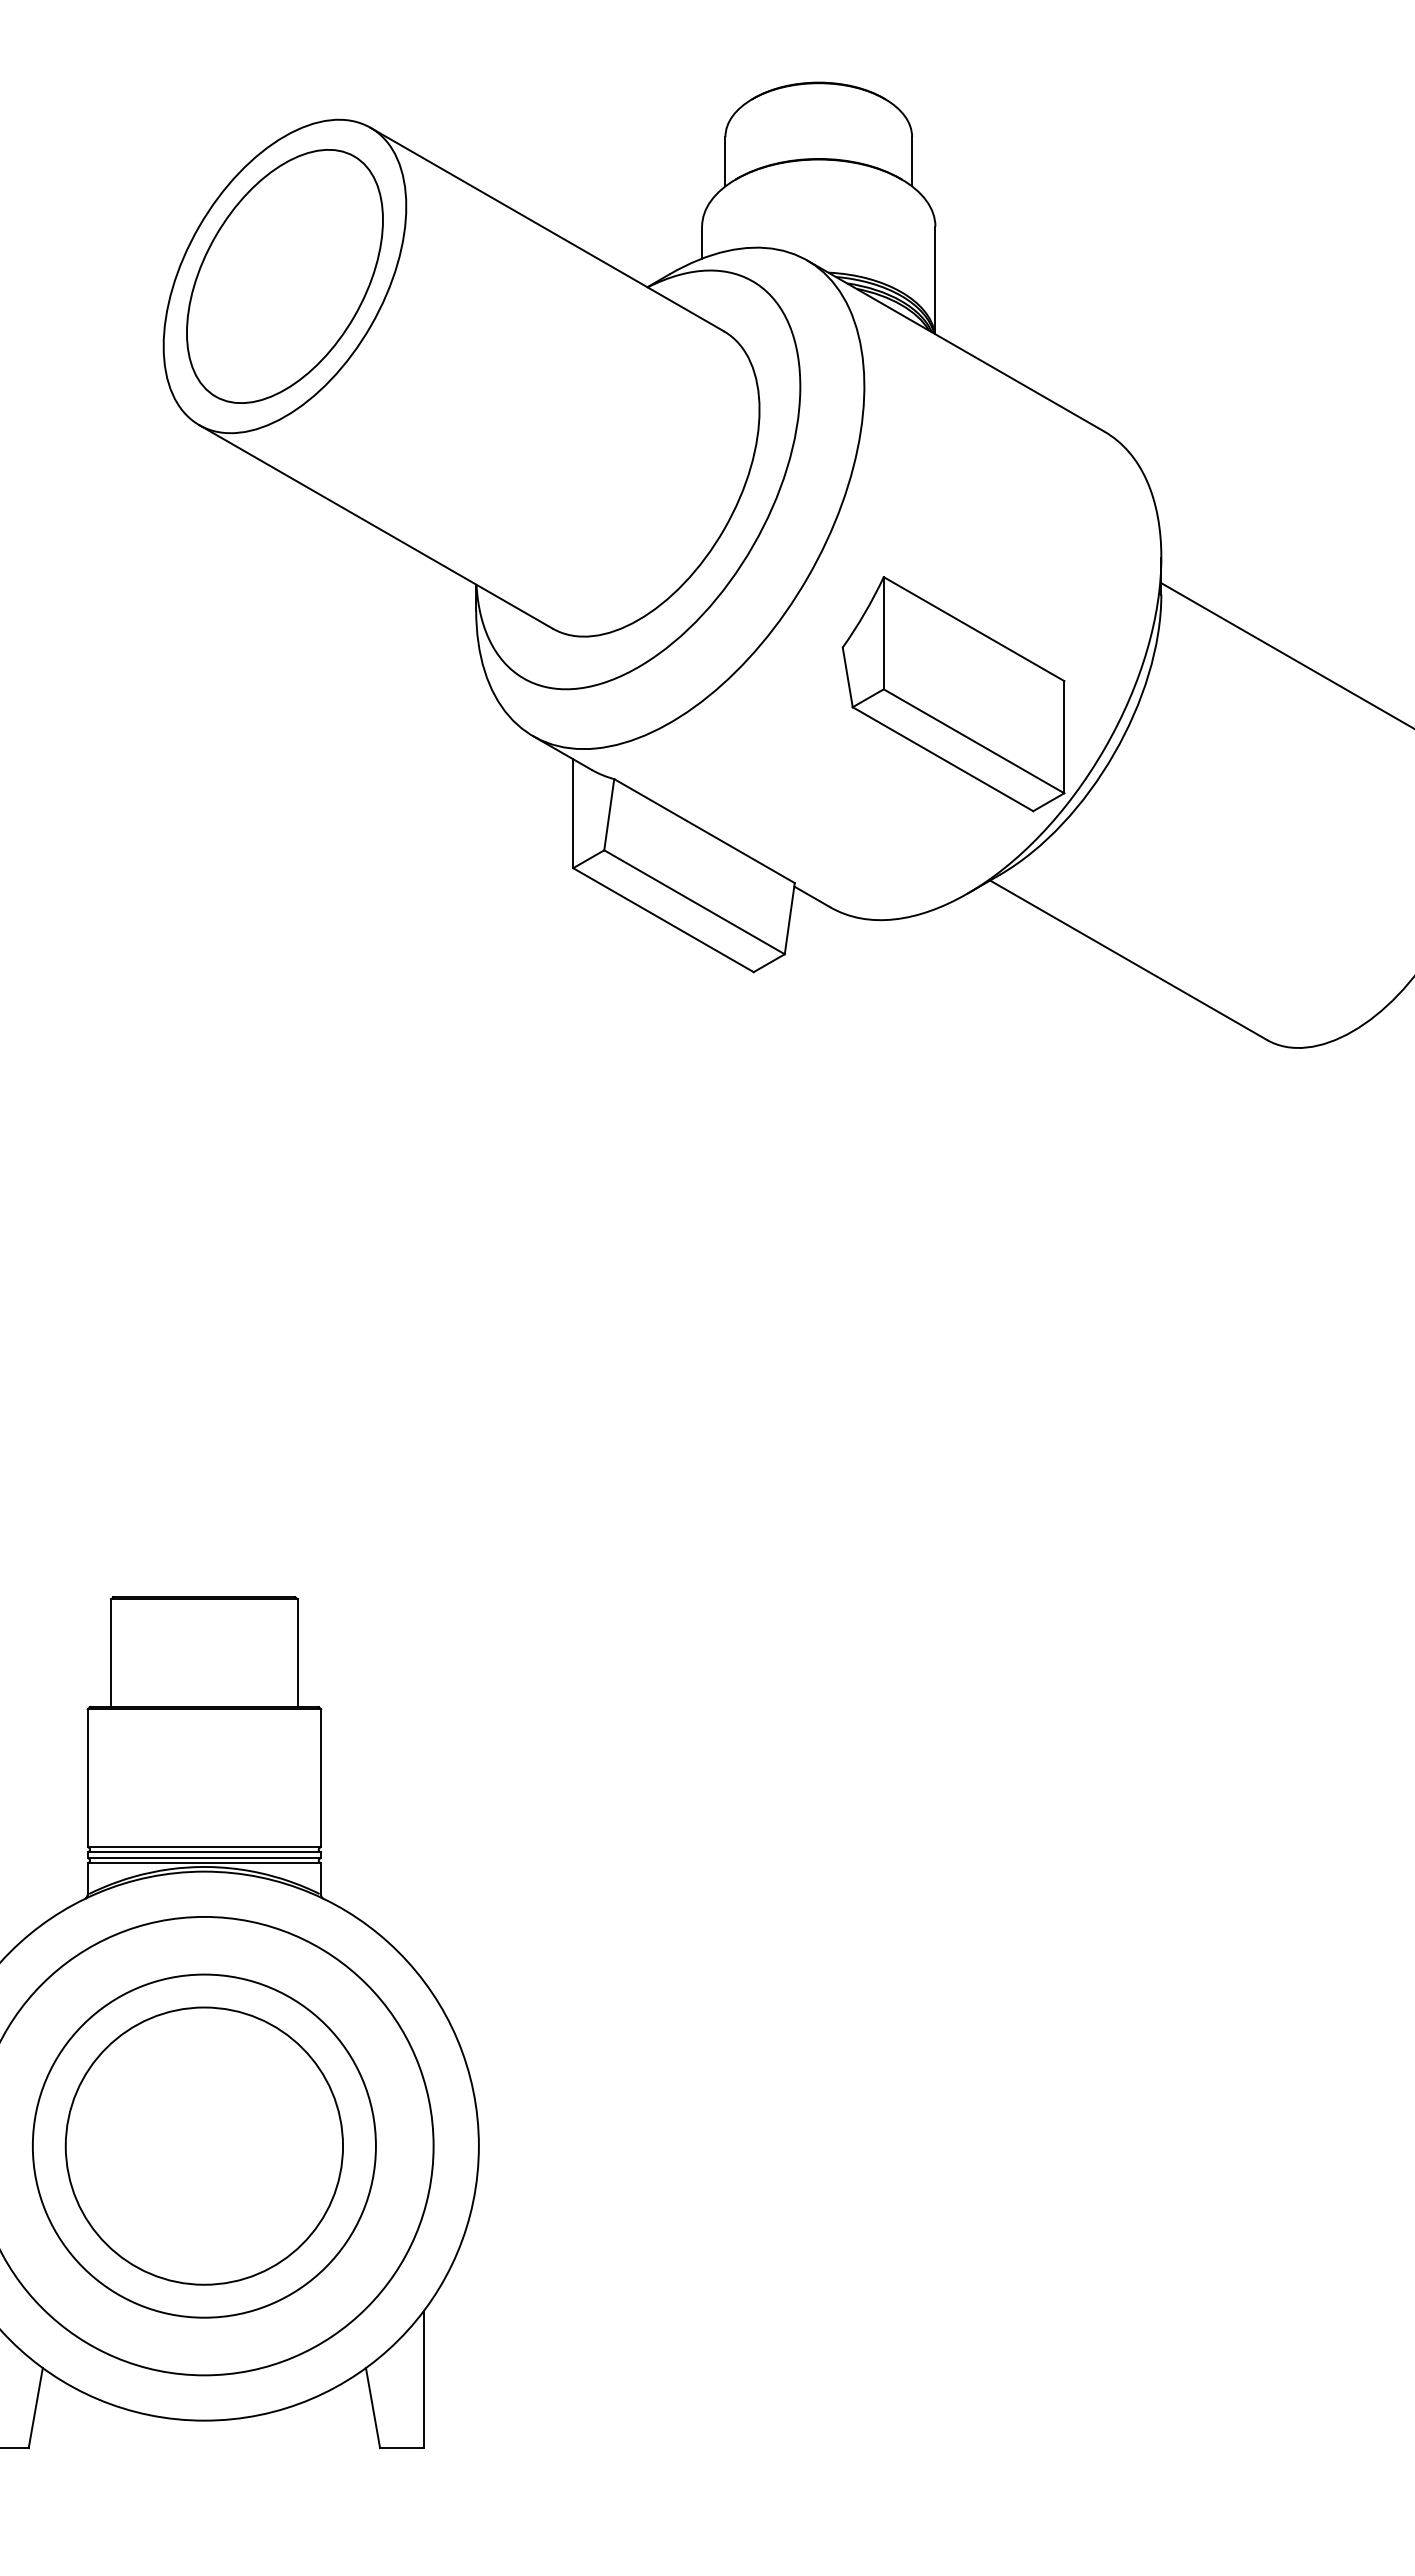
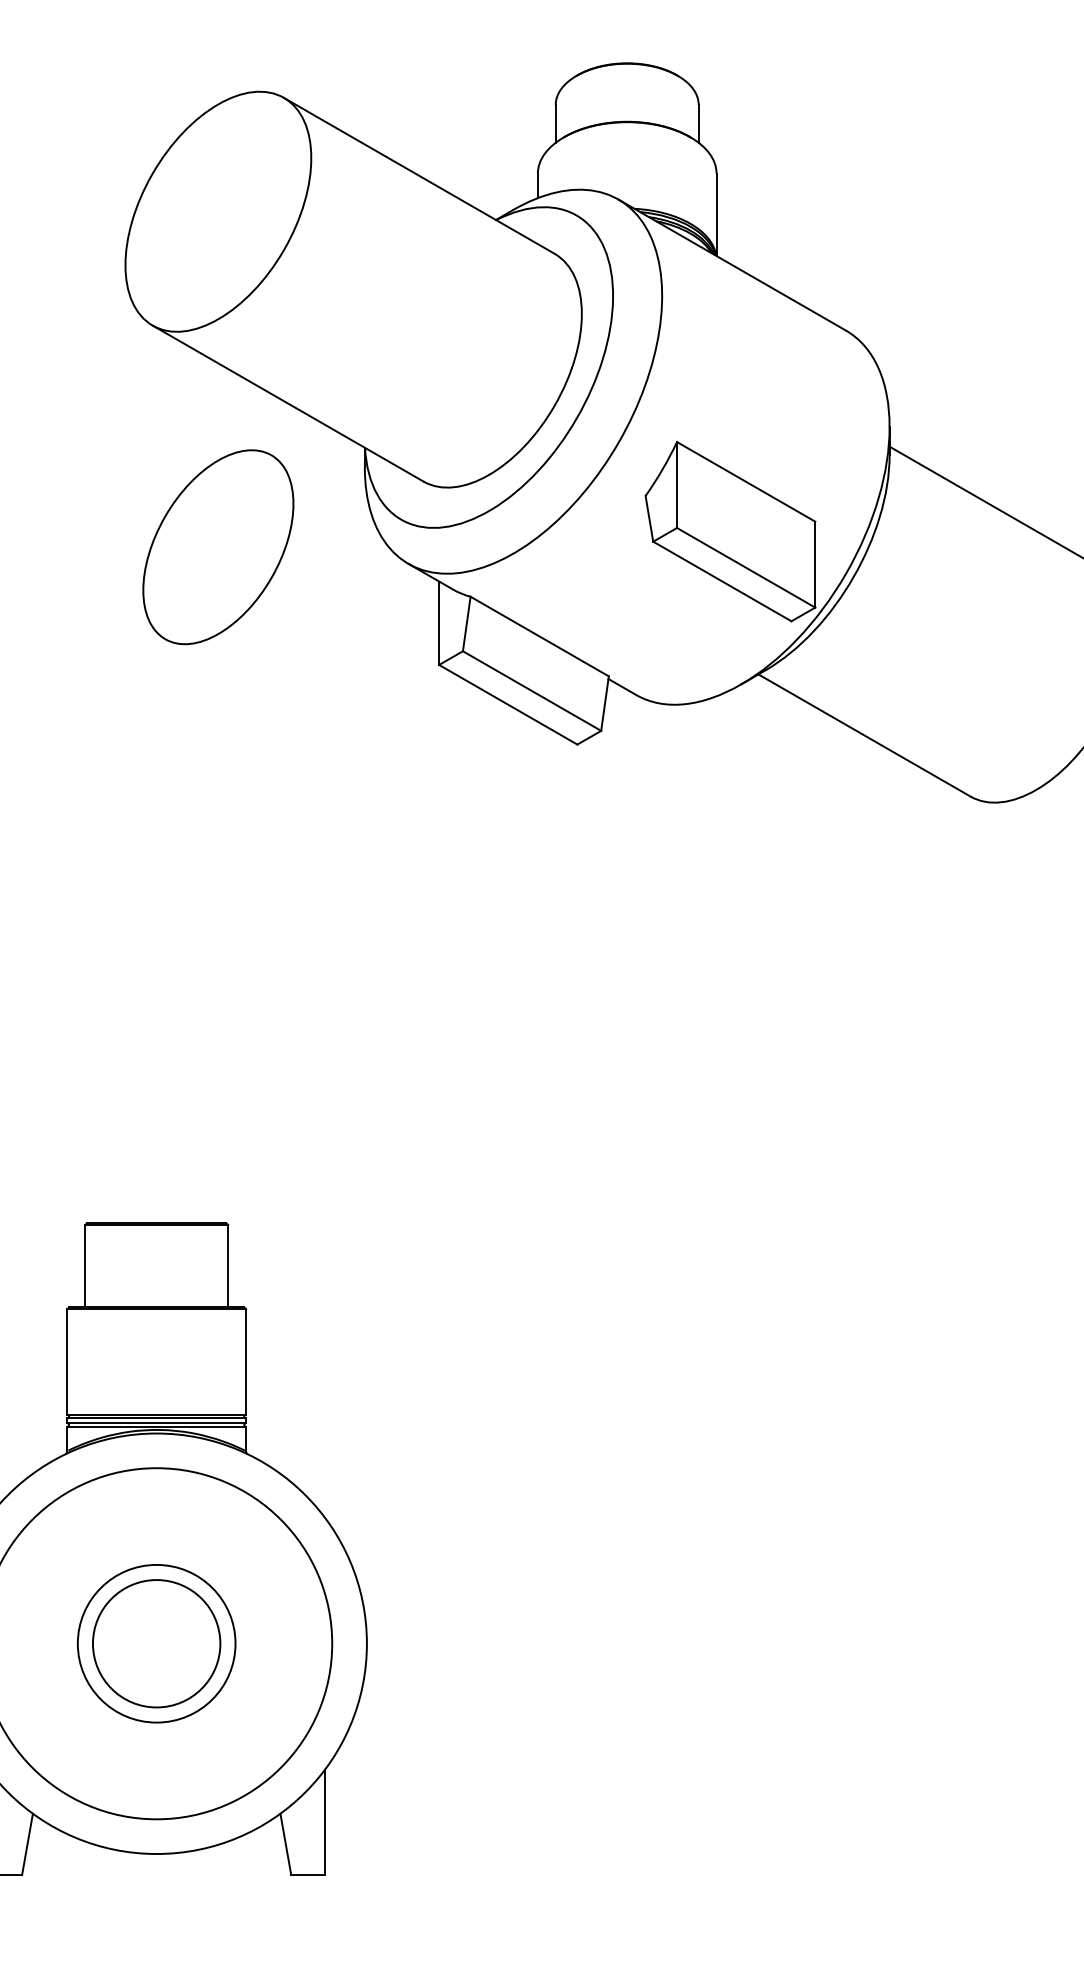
part: (284, 276) -> (218, 547), moved
circle: (203, 2145) -> (155, 1643), size x0.6
circle: (204, 2145) -> (156, 1643), size x0.6

